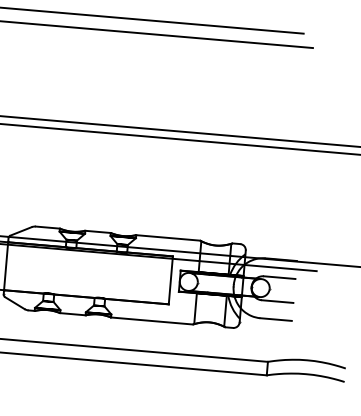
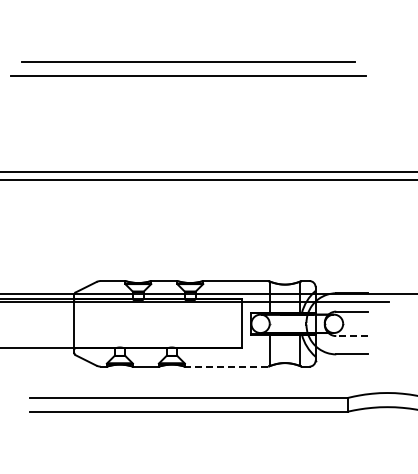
line: (276, 301) -> (351, 336), solid -> dashed
line: (151, 320) -> (226, 366), solid -> dashed

